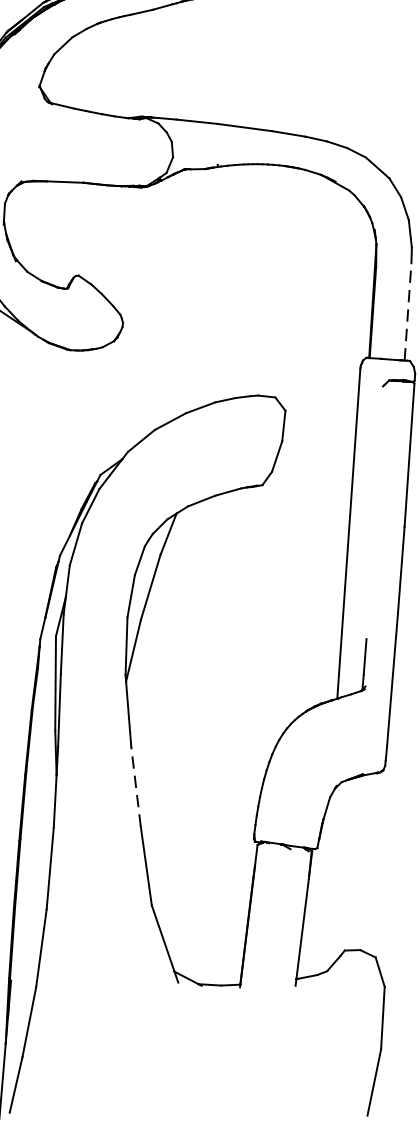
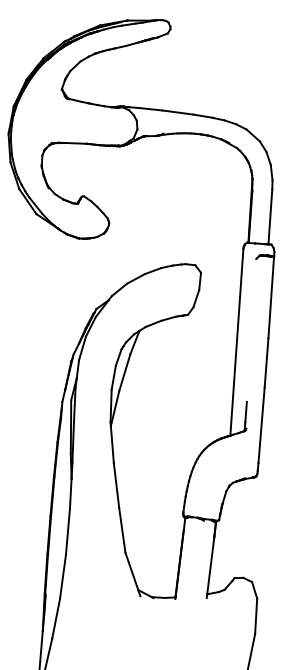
line: (408, 311) -> (270, 216), dashed -> solid
line: (136, 786) -> (116, 485), dashed -> solid

